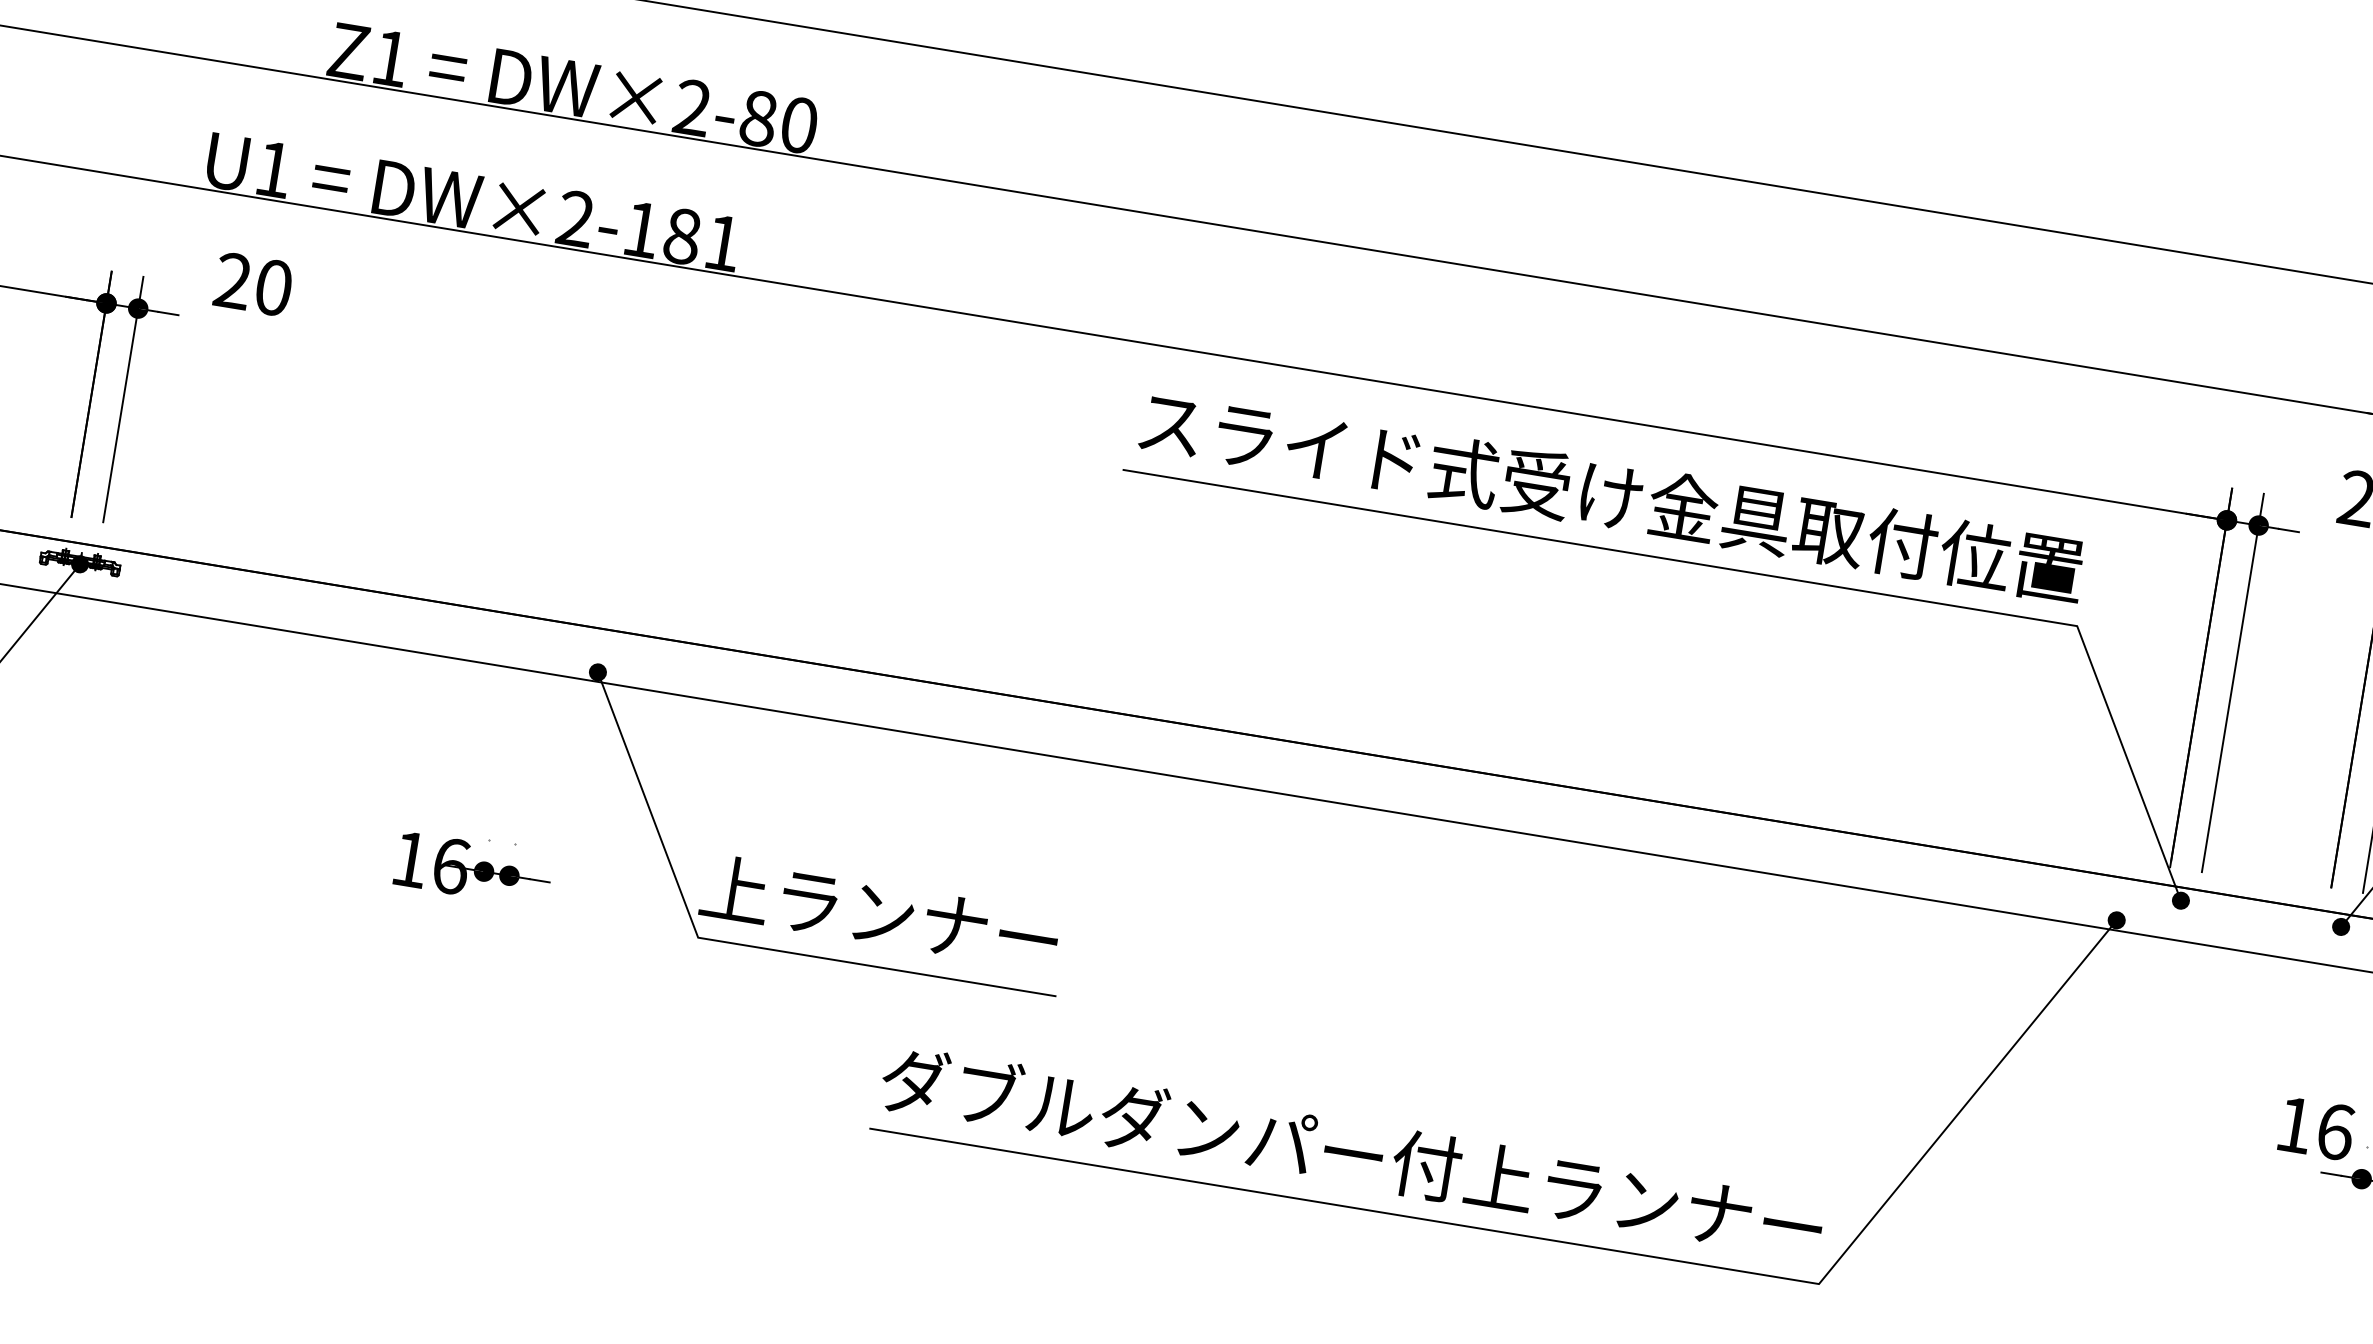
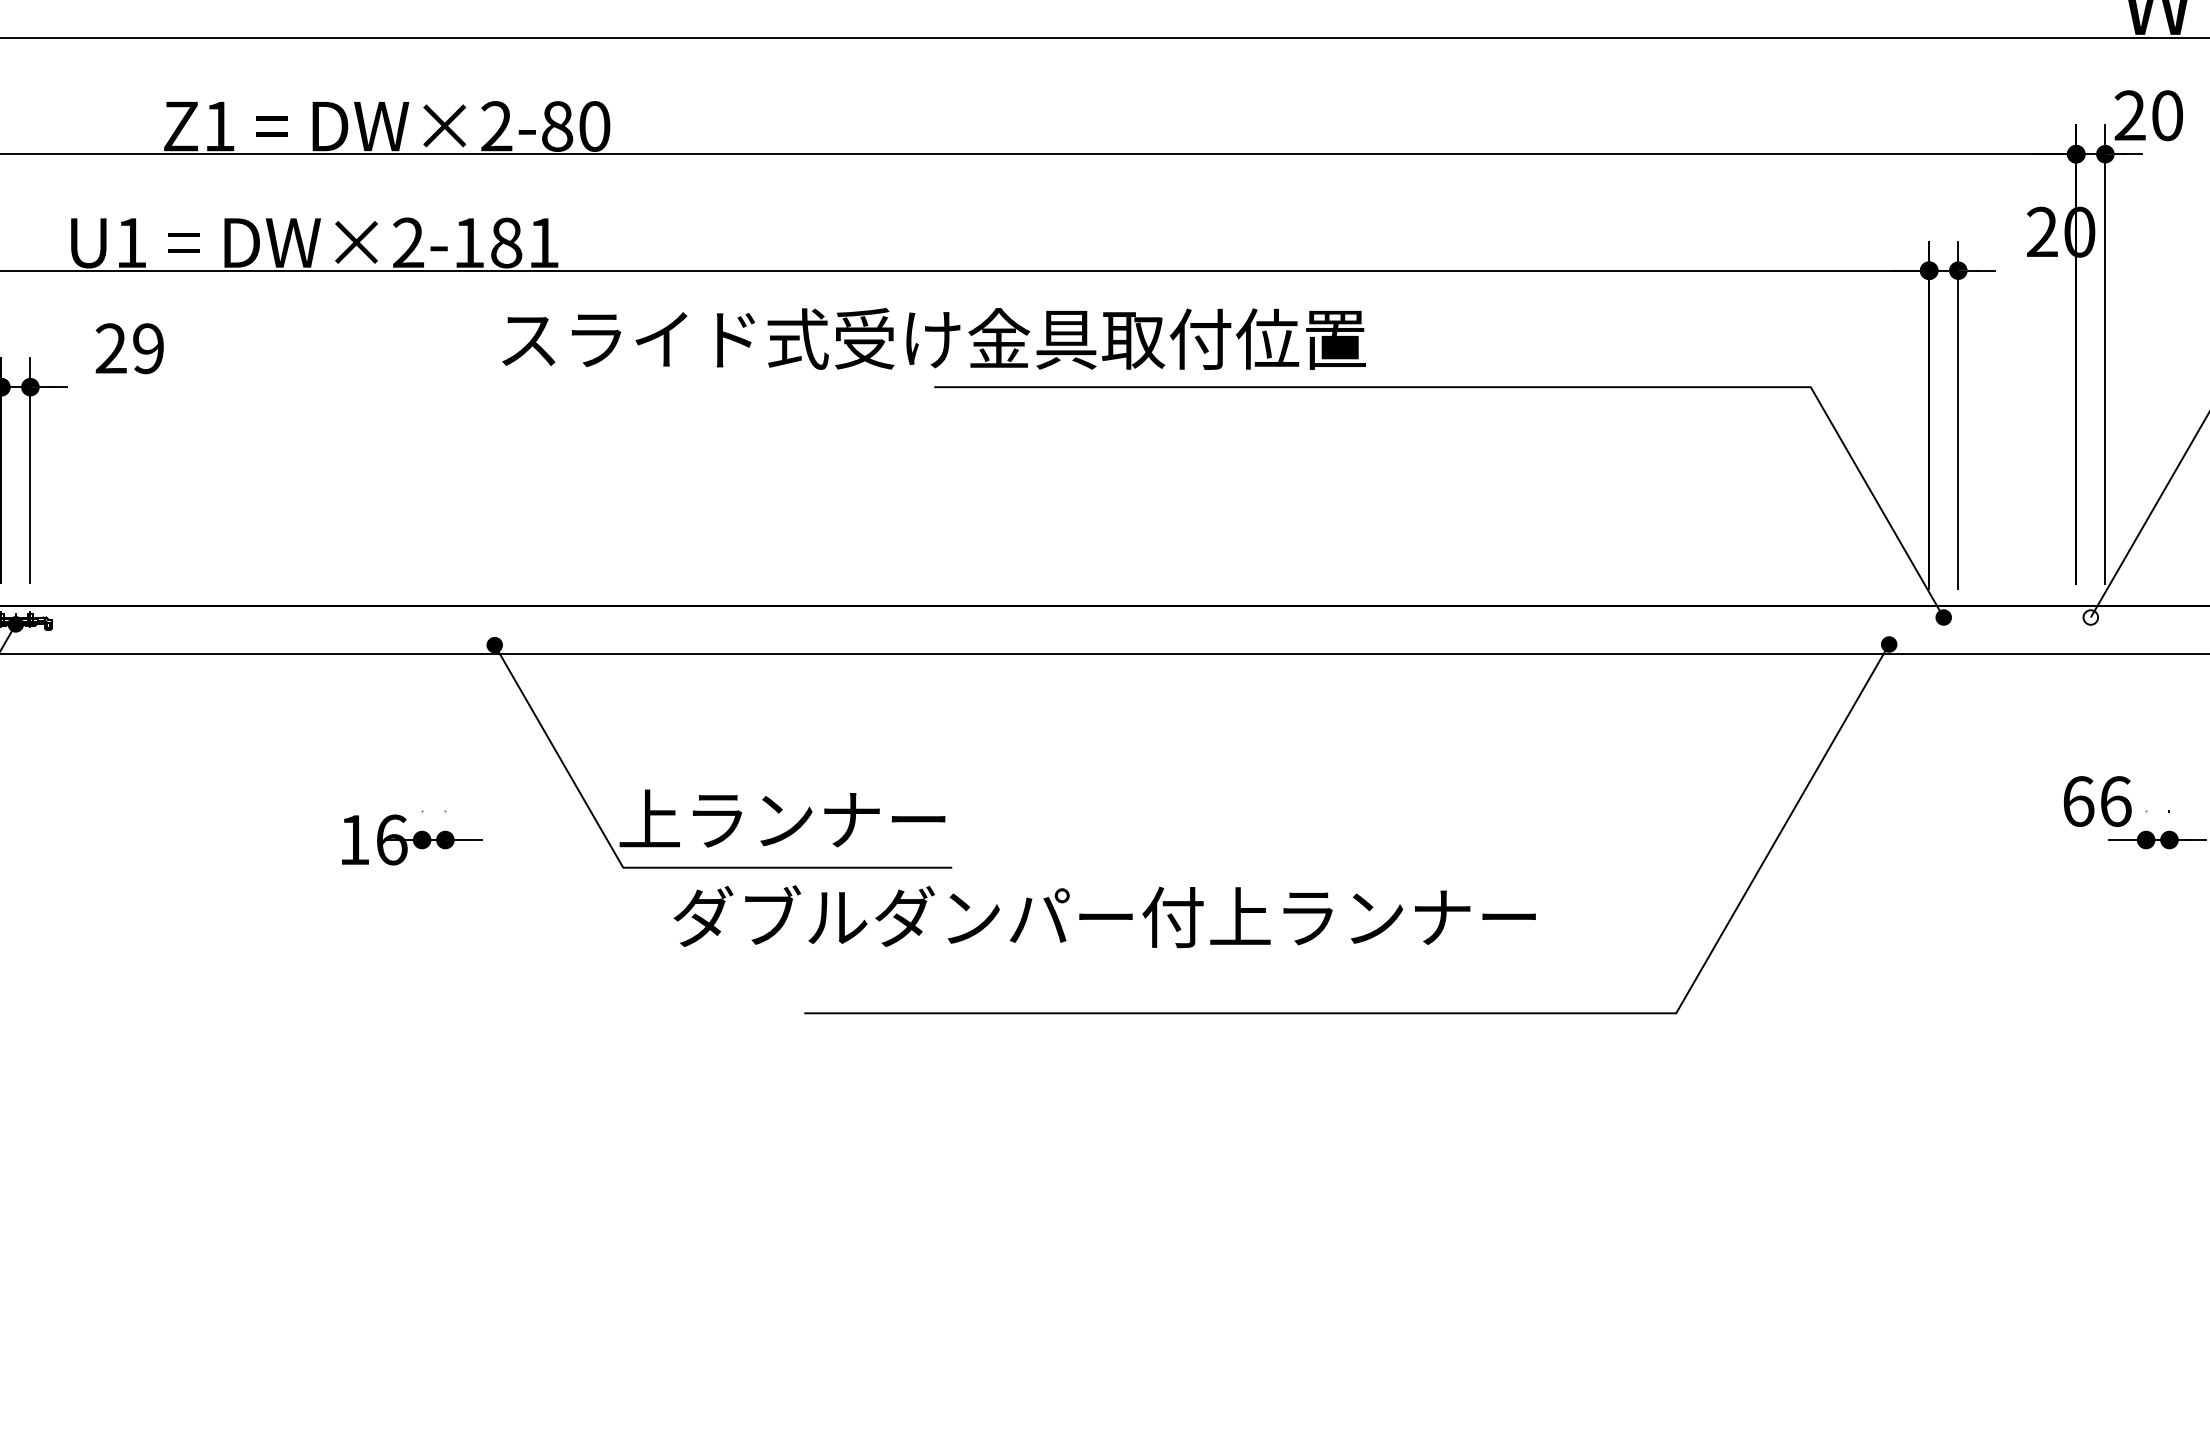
text: (273, 287) -> (148, 348), 20 -> 29
text: (1611, 495) -> (933, 338), moved
fill: (2340, 926) -> (2090, 617), removed
text: (2294, 1125) -> (2078, 801), 16 -> 66
text: (1352, 1153) -> (1104, 916), moved

